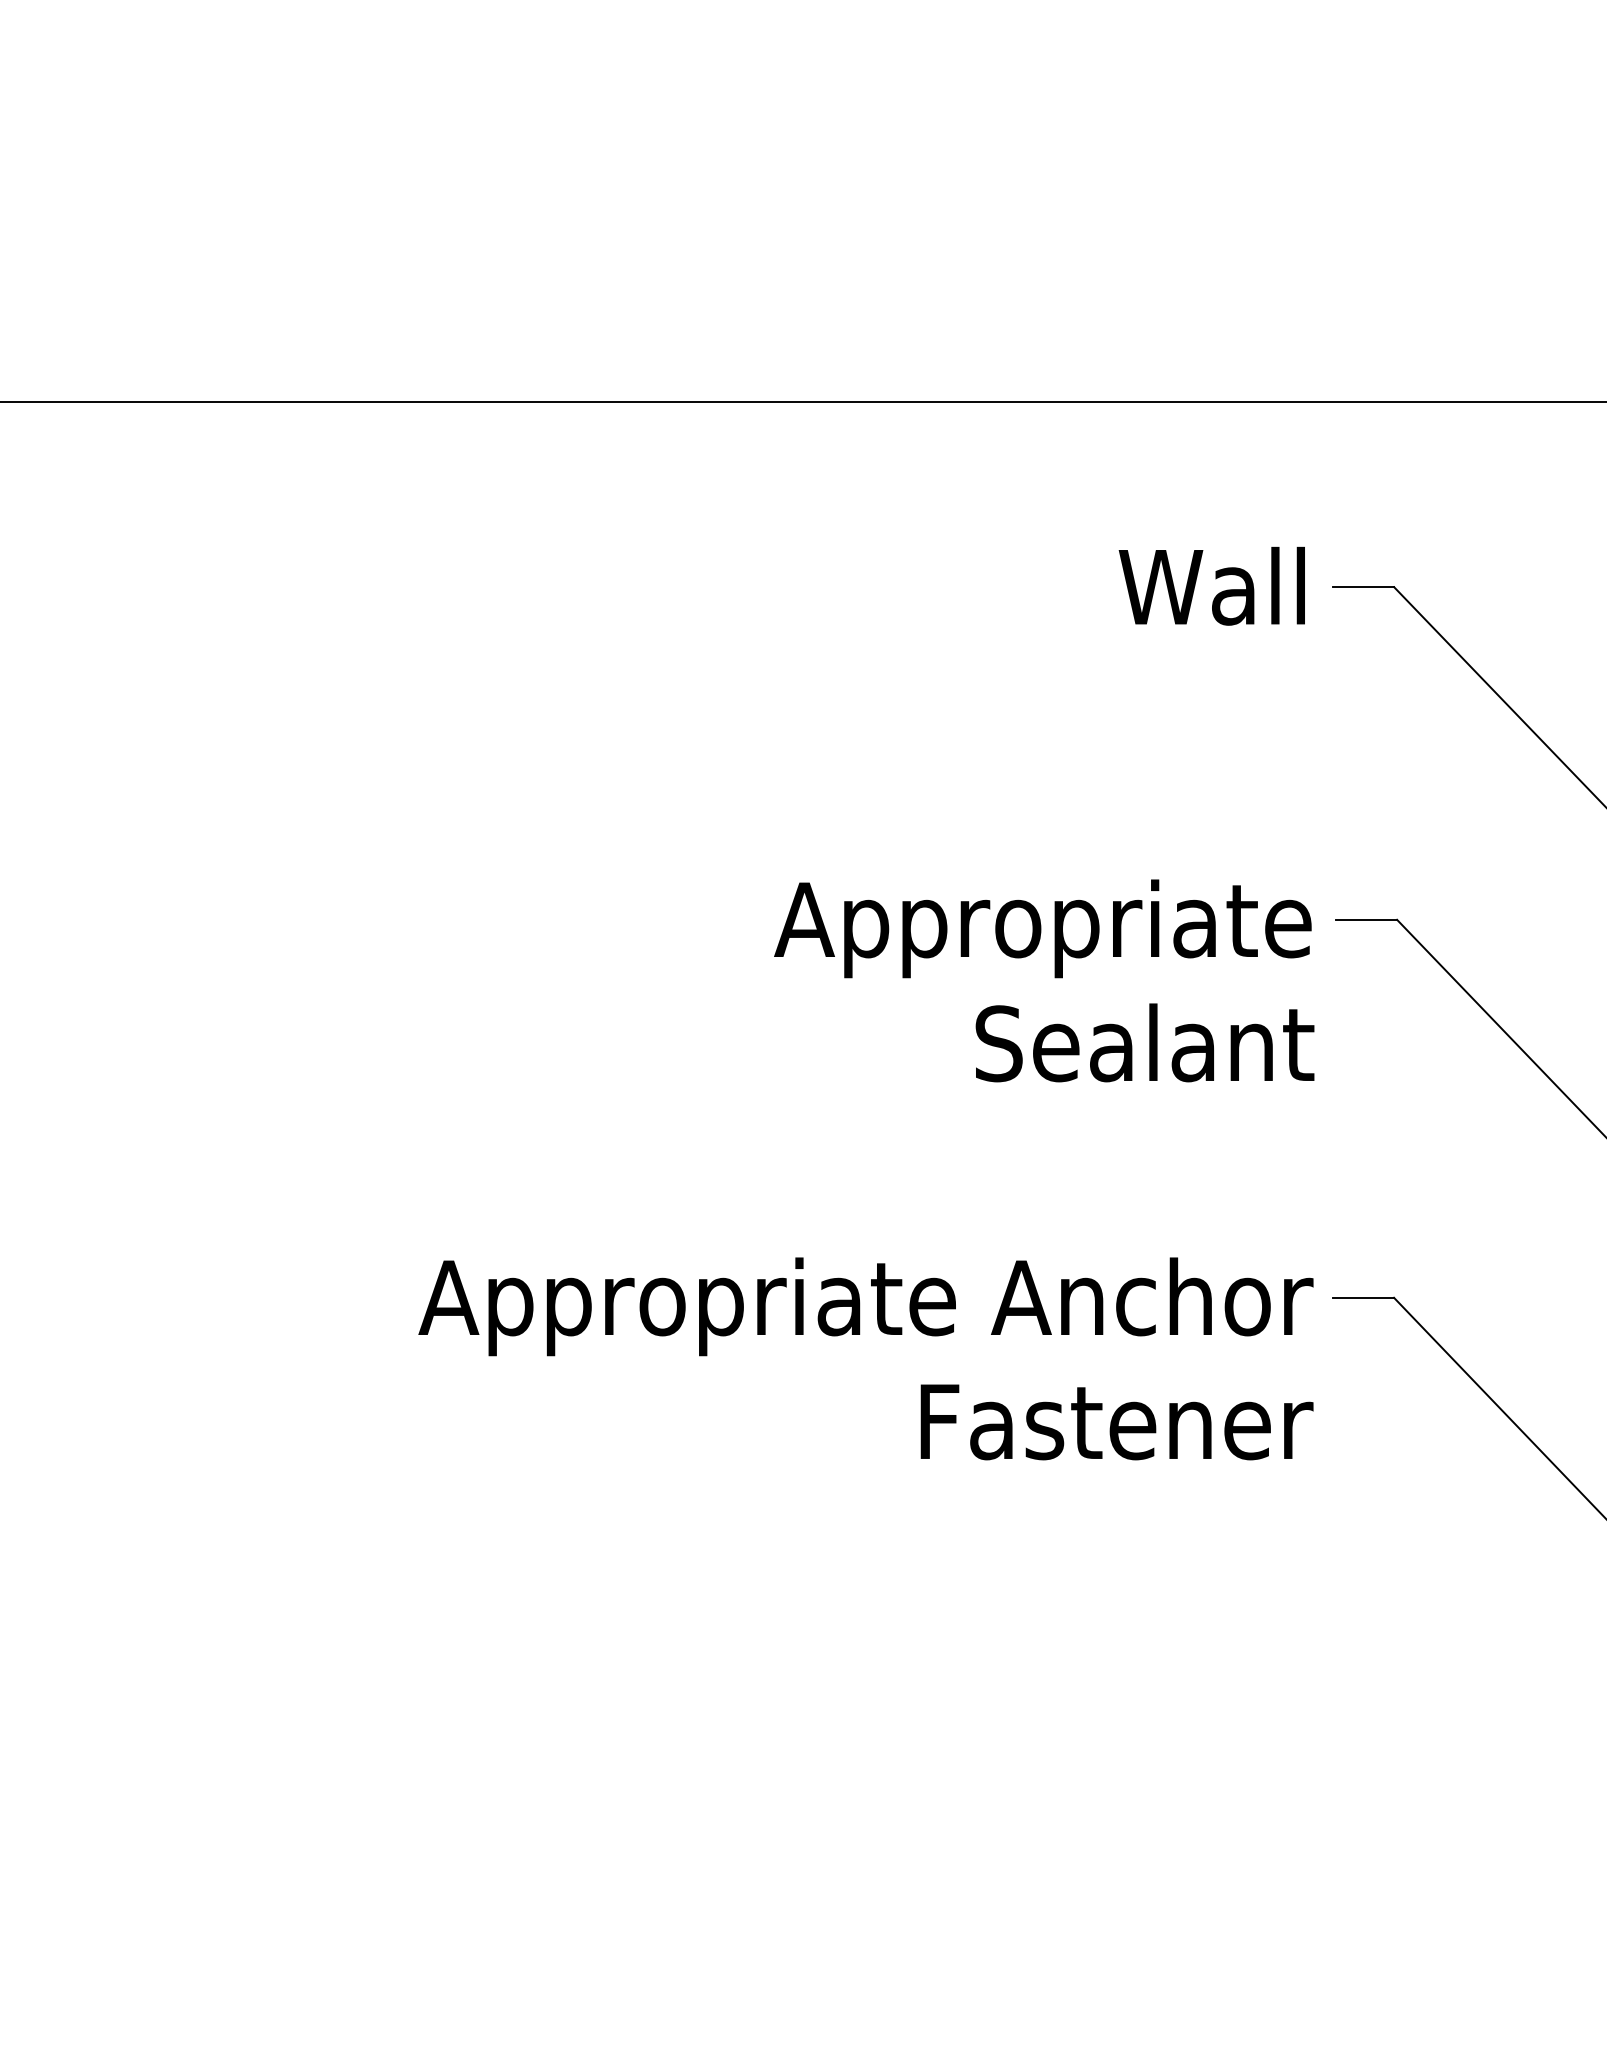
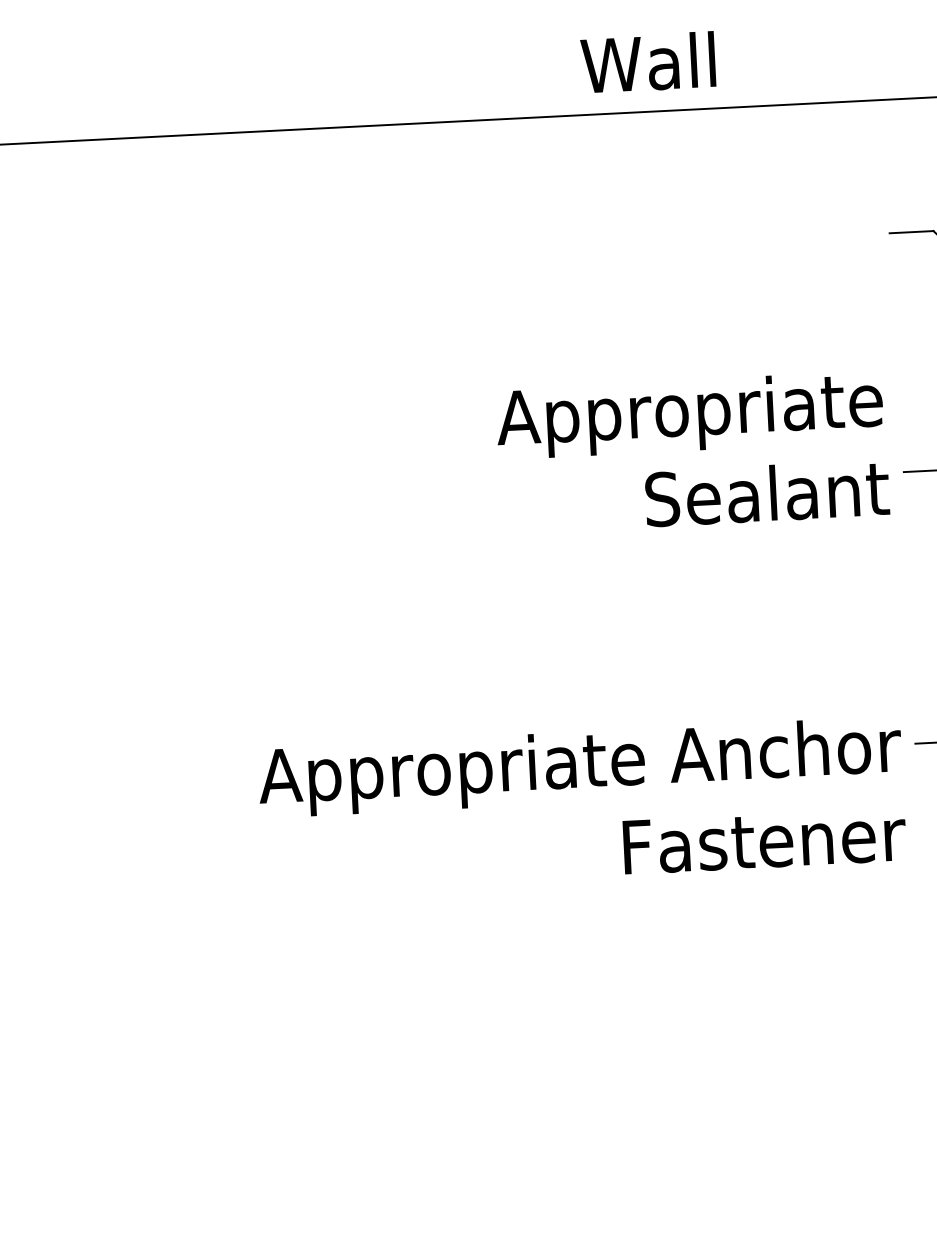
text: (1211, 585) -> (647, 62), moved
text: (1044, 980) -> (692, 452), moved

